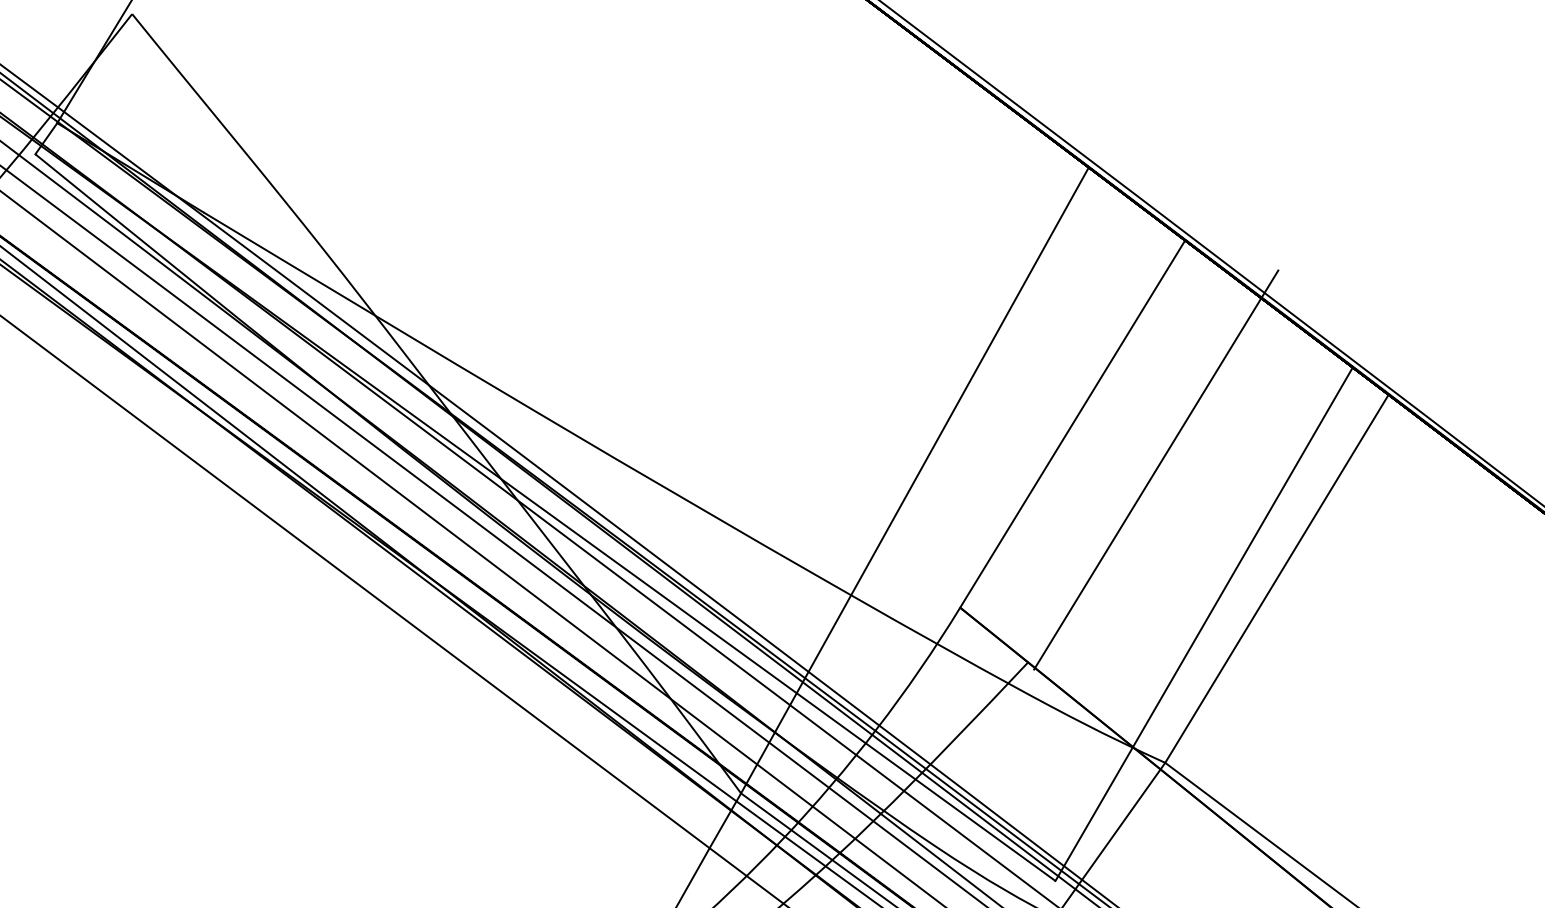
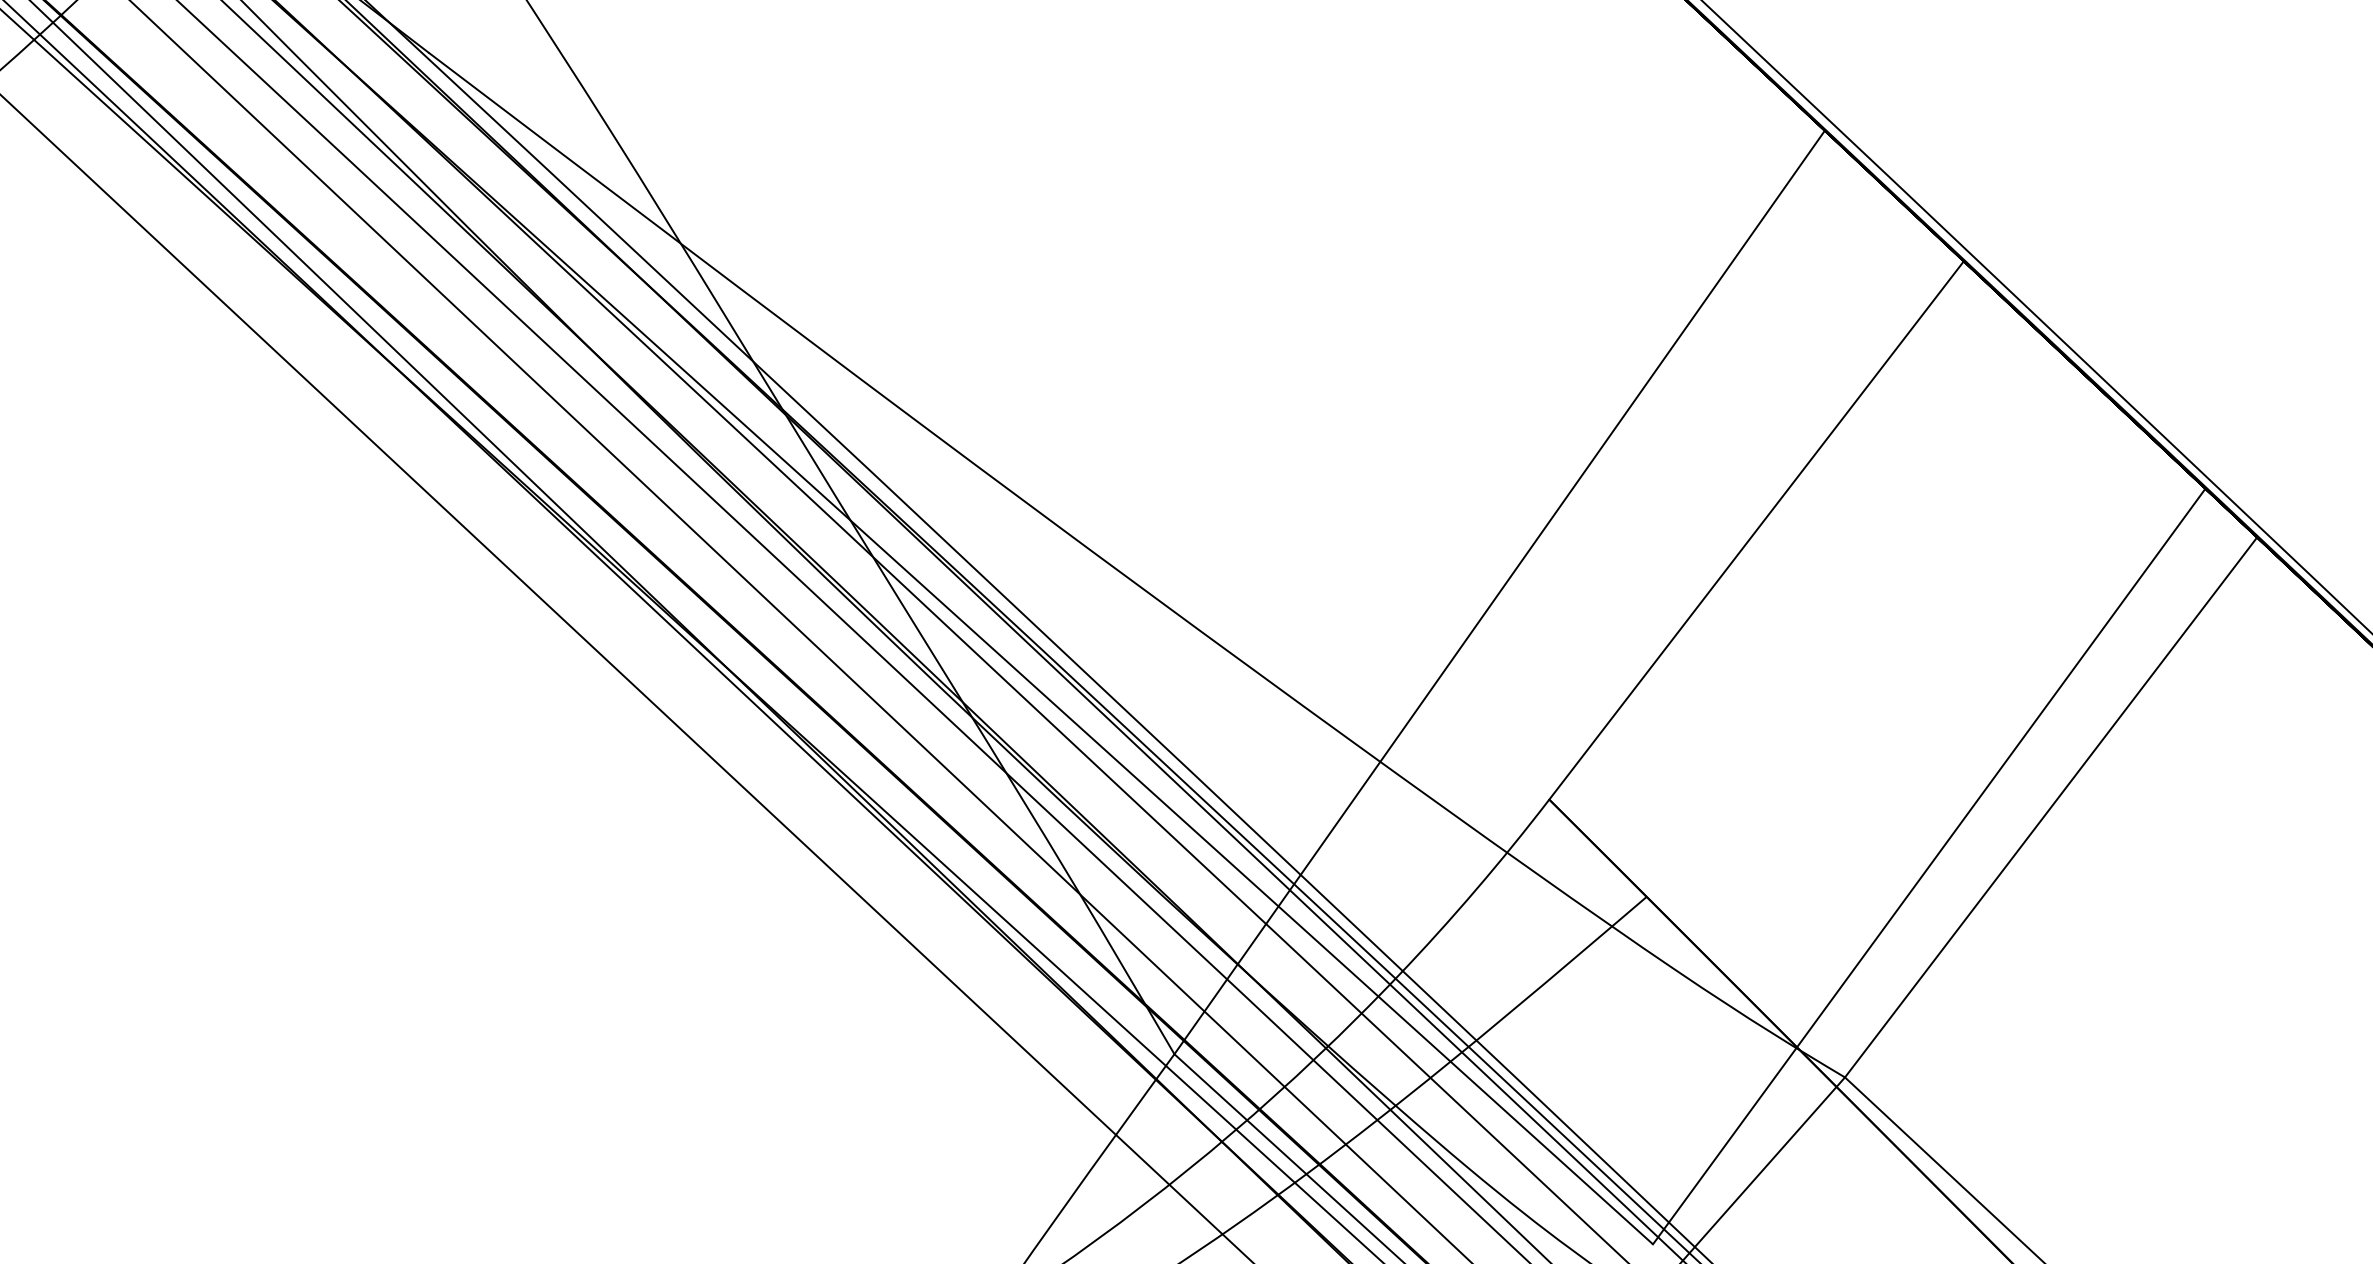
line: (1156, 469) -> (1880, 615), removed

